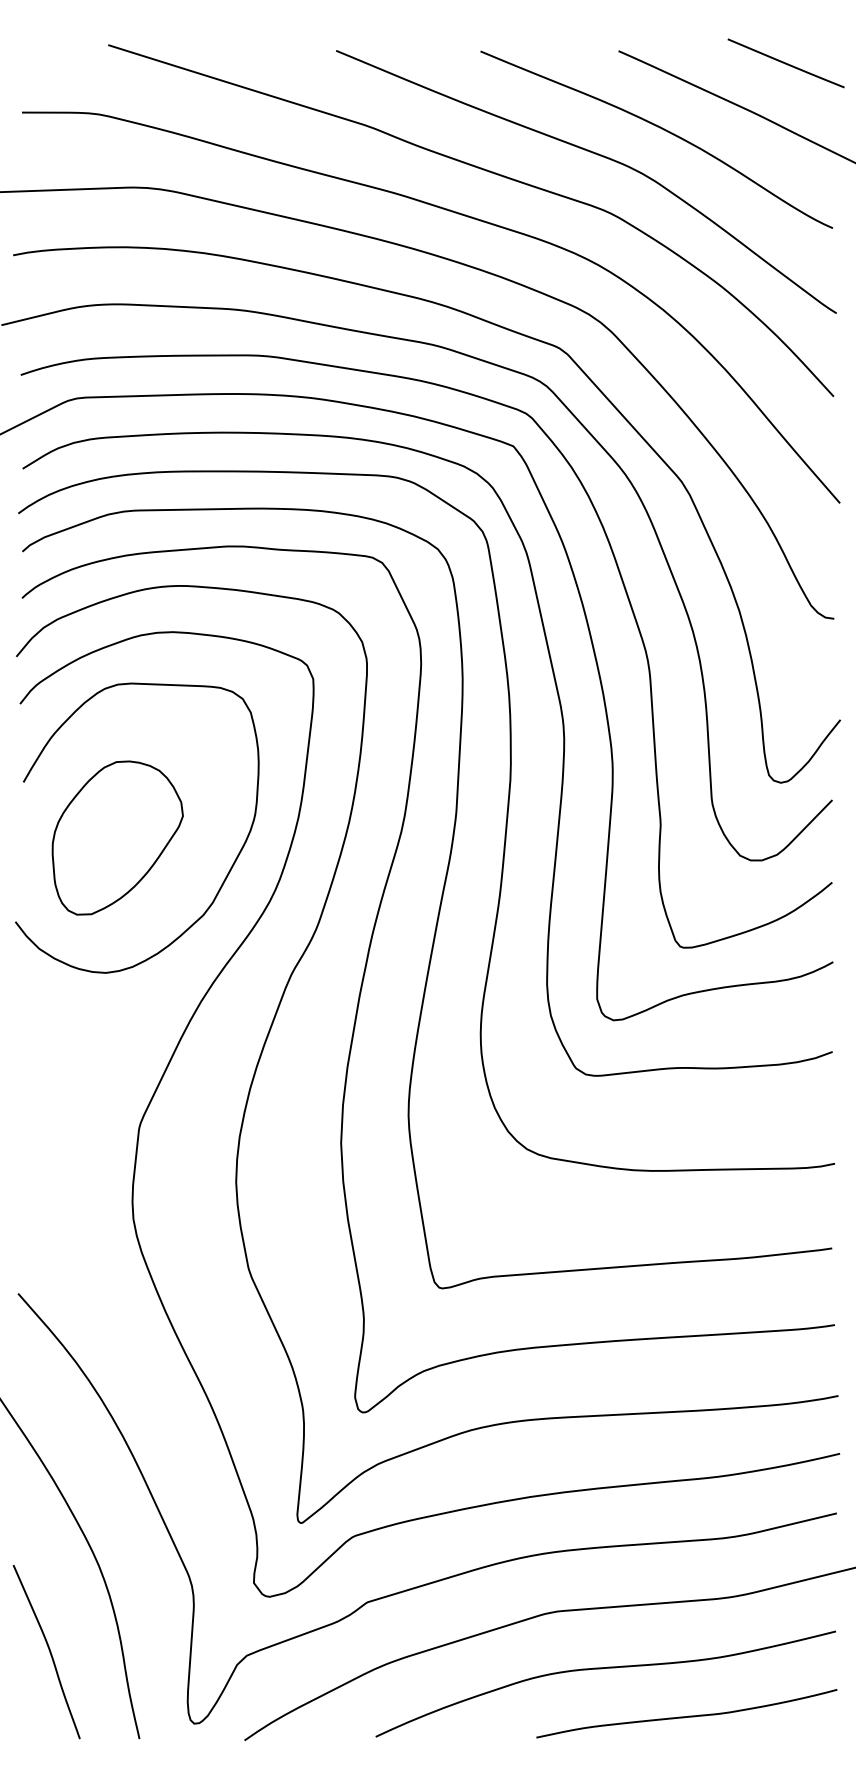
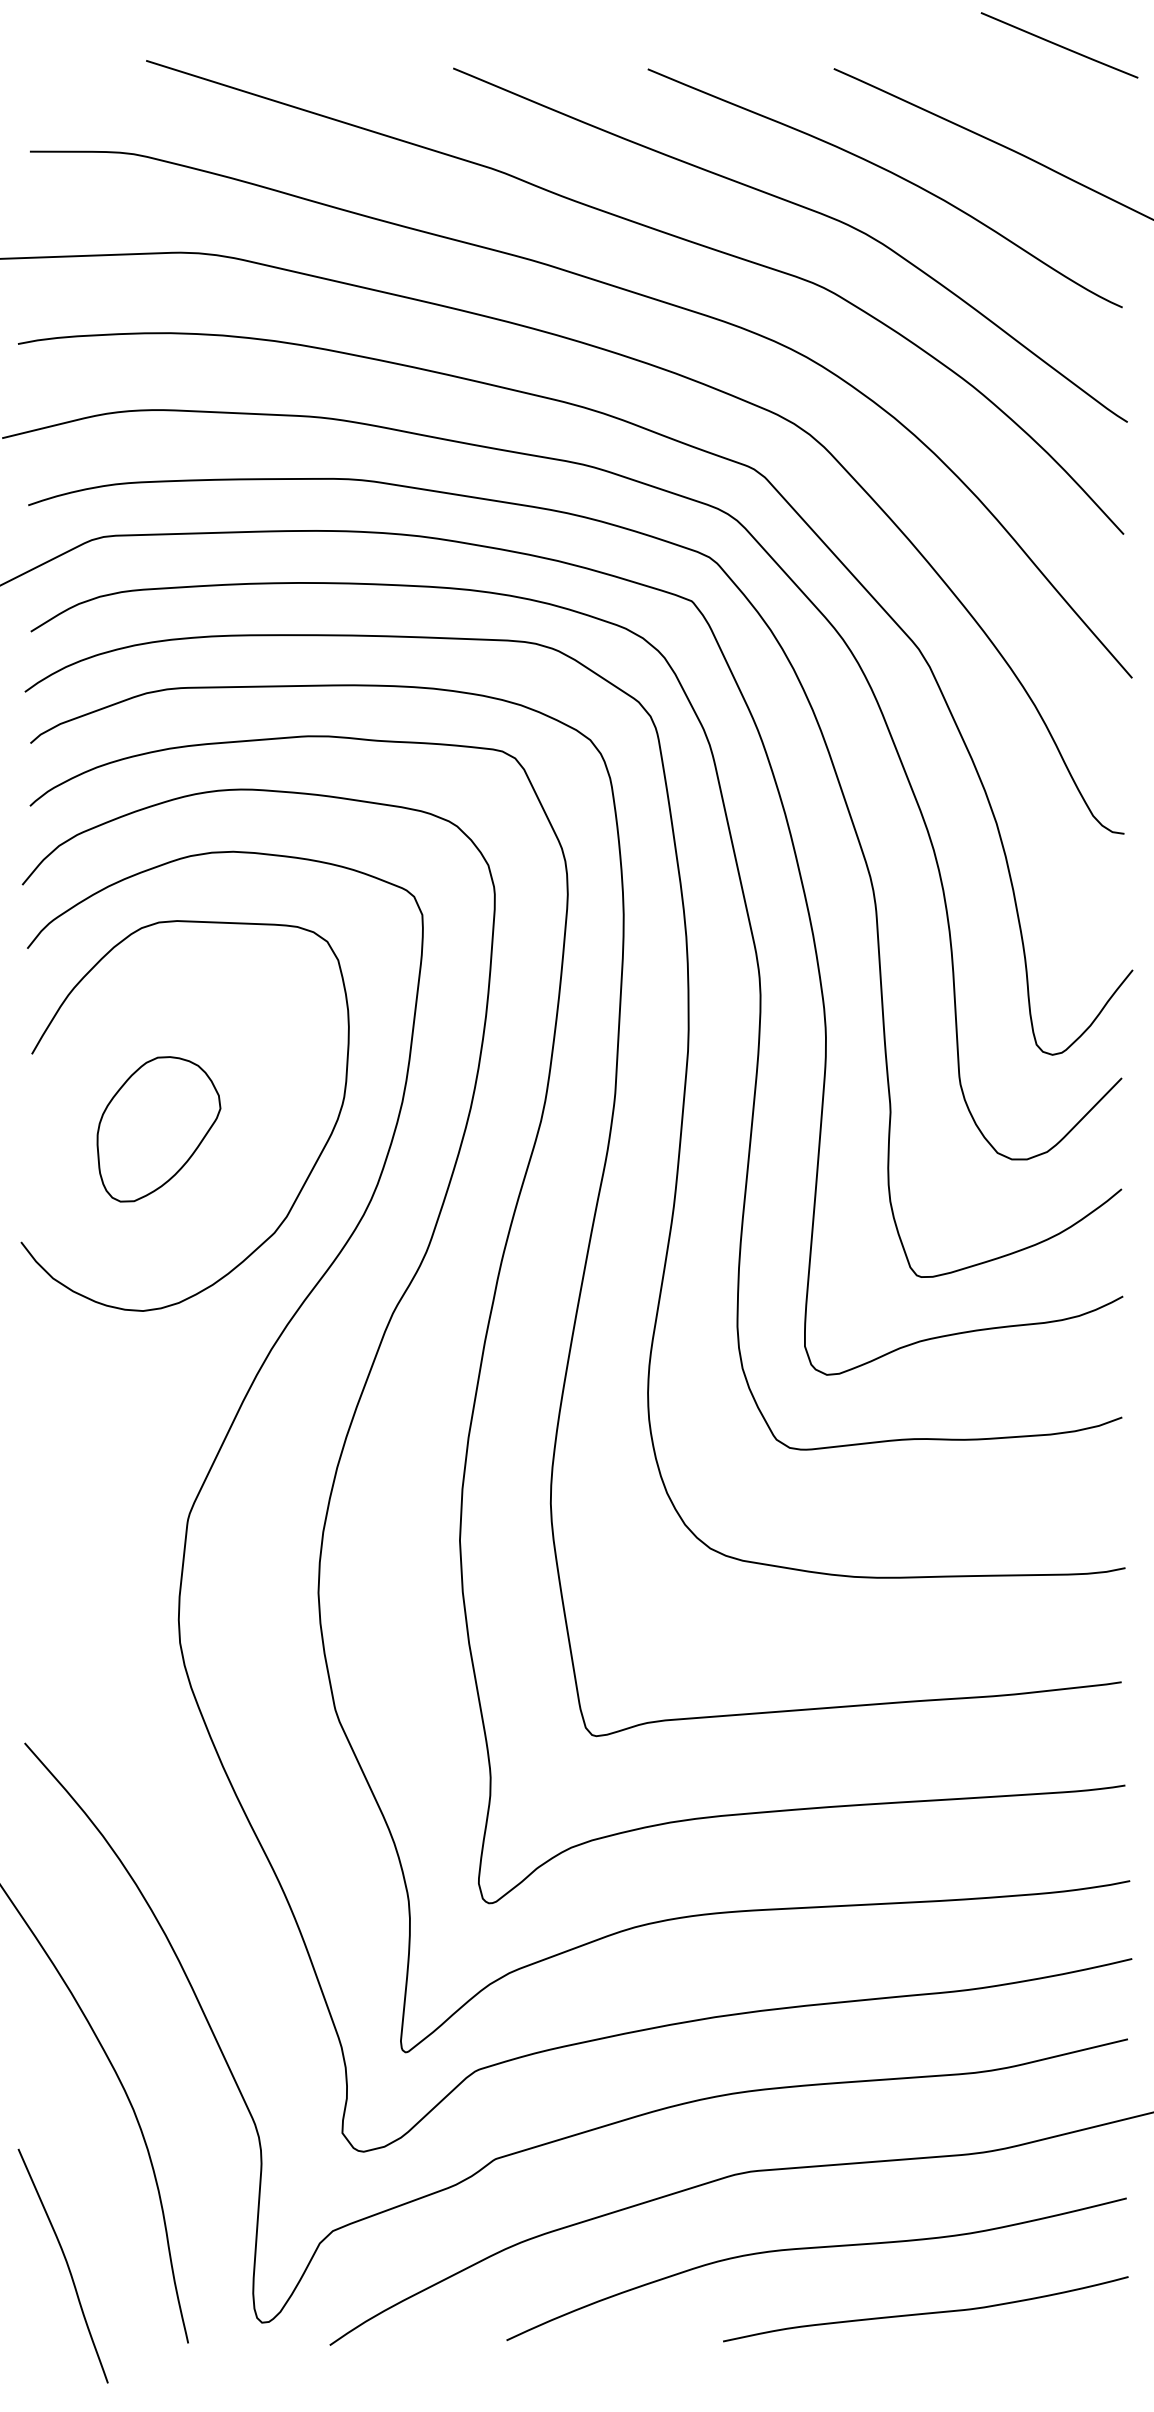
line: (786, 63) -> (1059, 45), moved
part: (117, 838) -> (158, 1129), size x0.7
curve: (49, 1650) -> (66, 2264), moved

